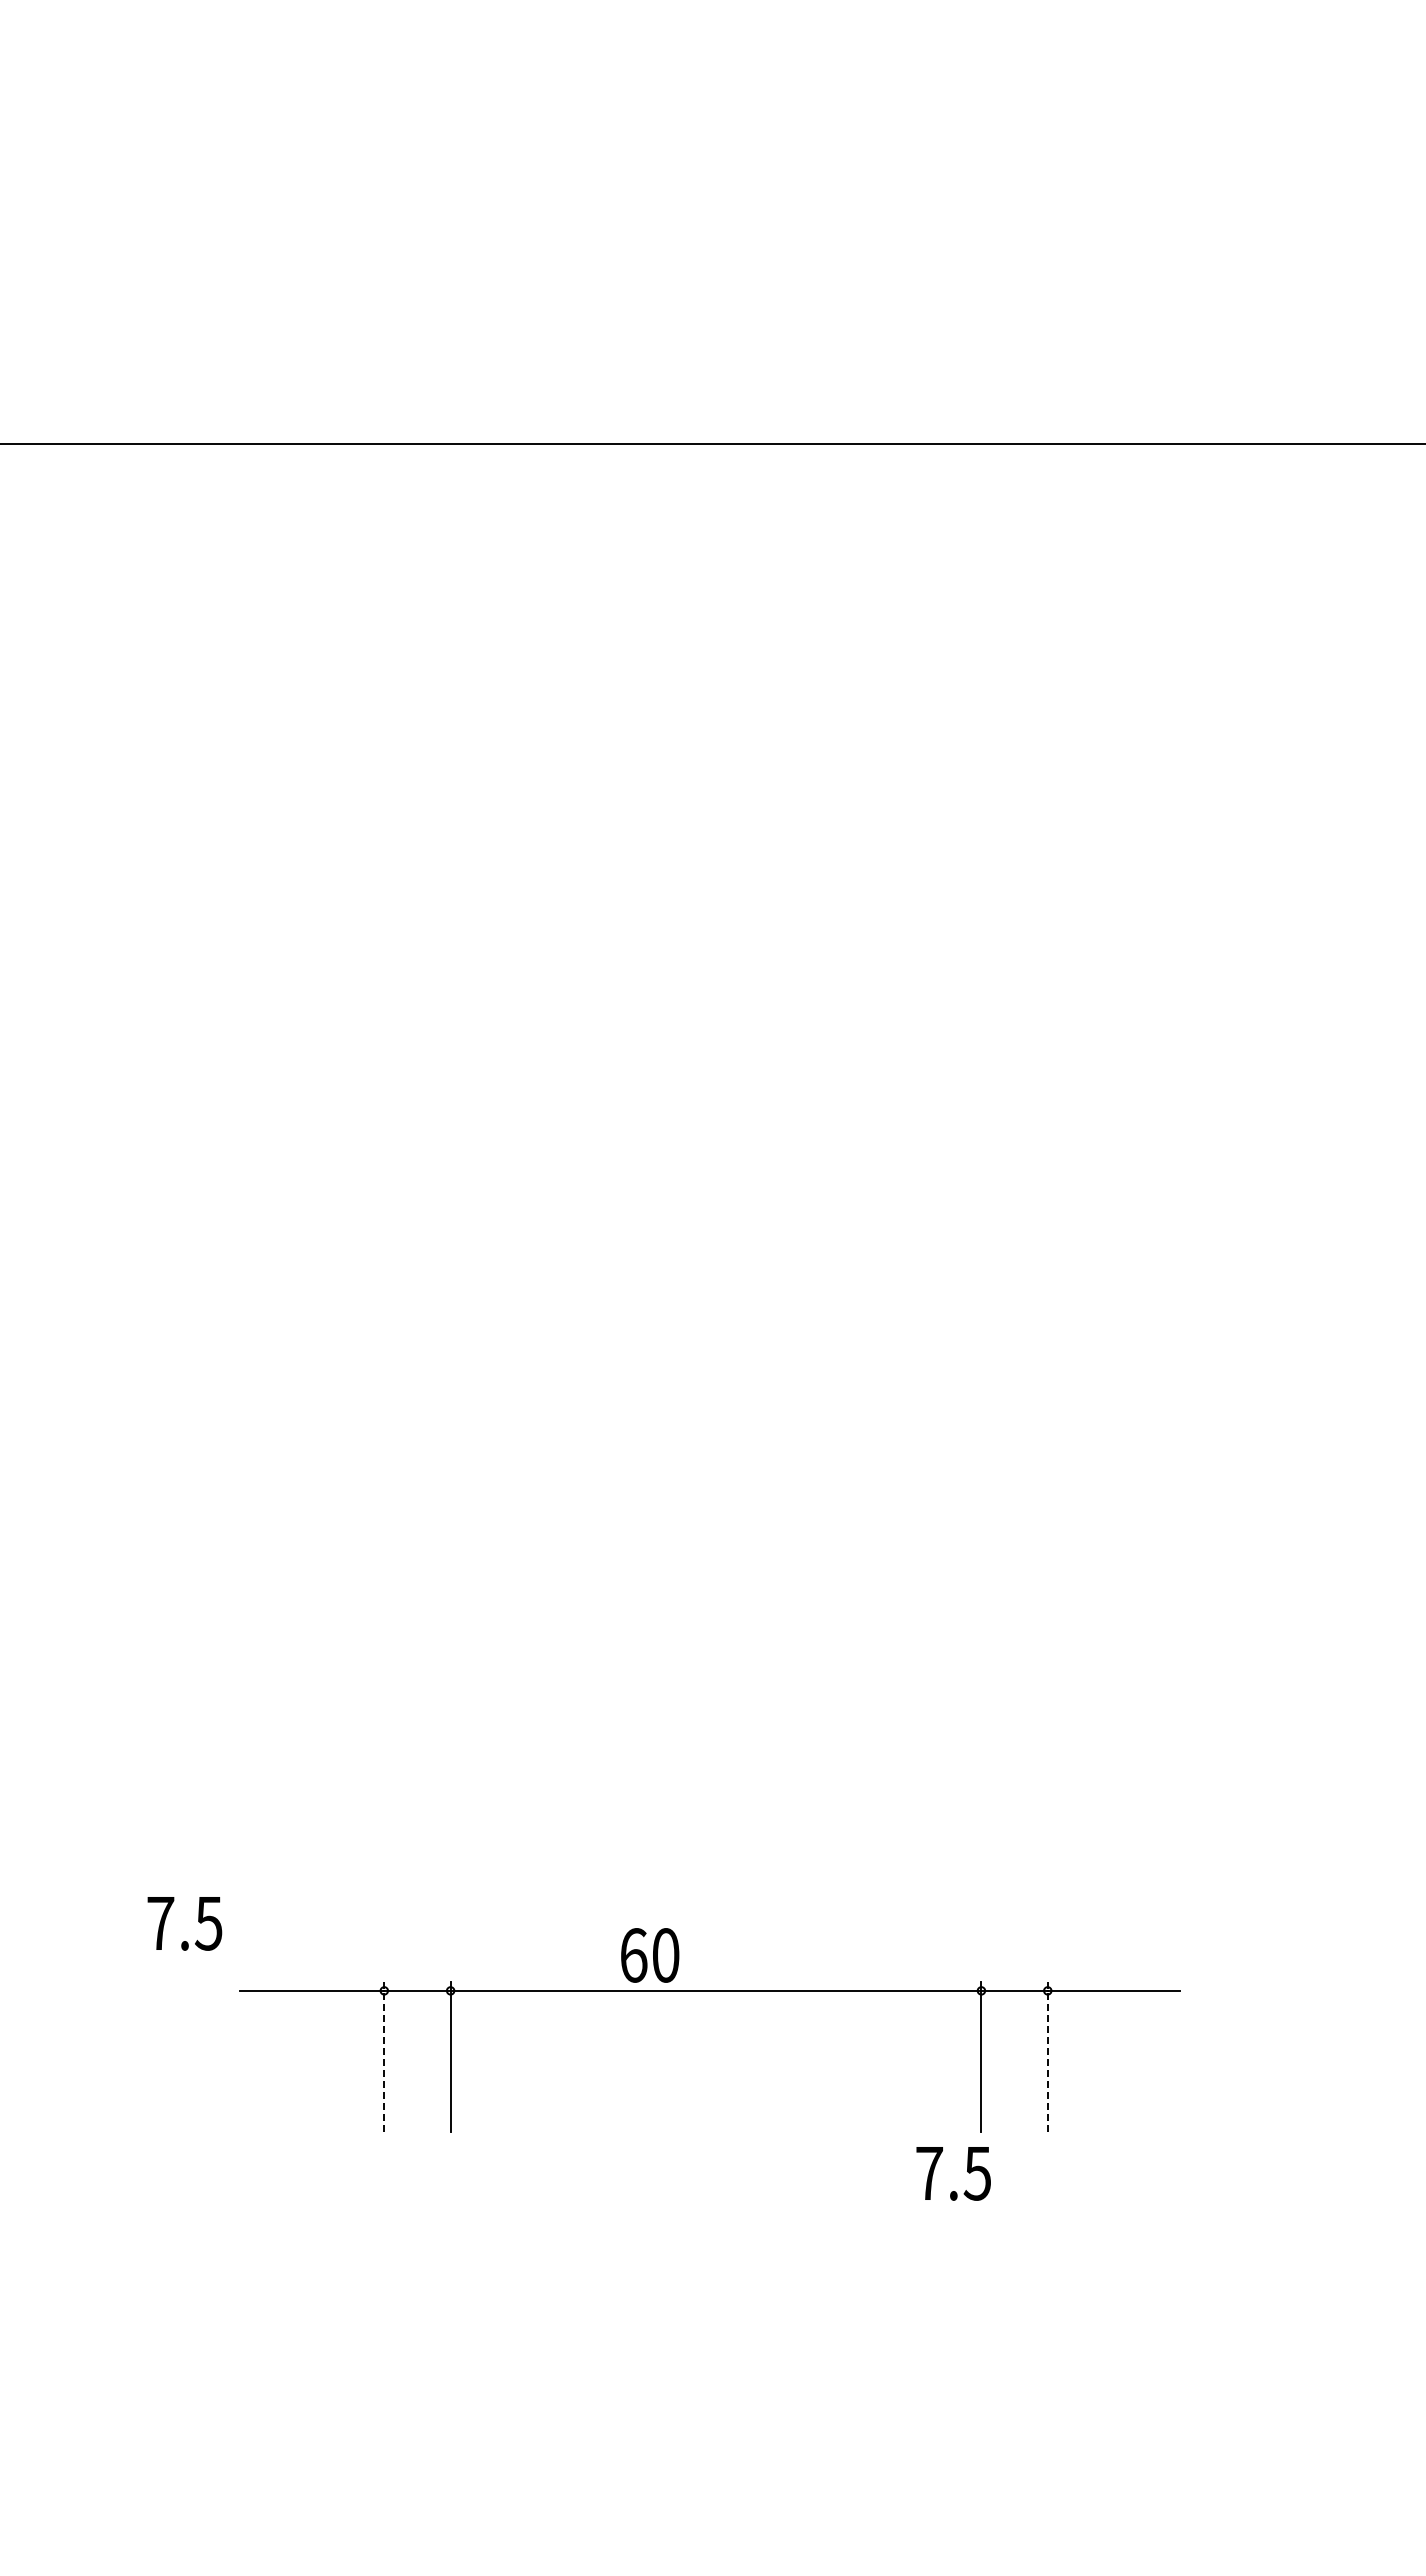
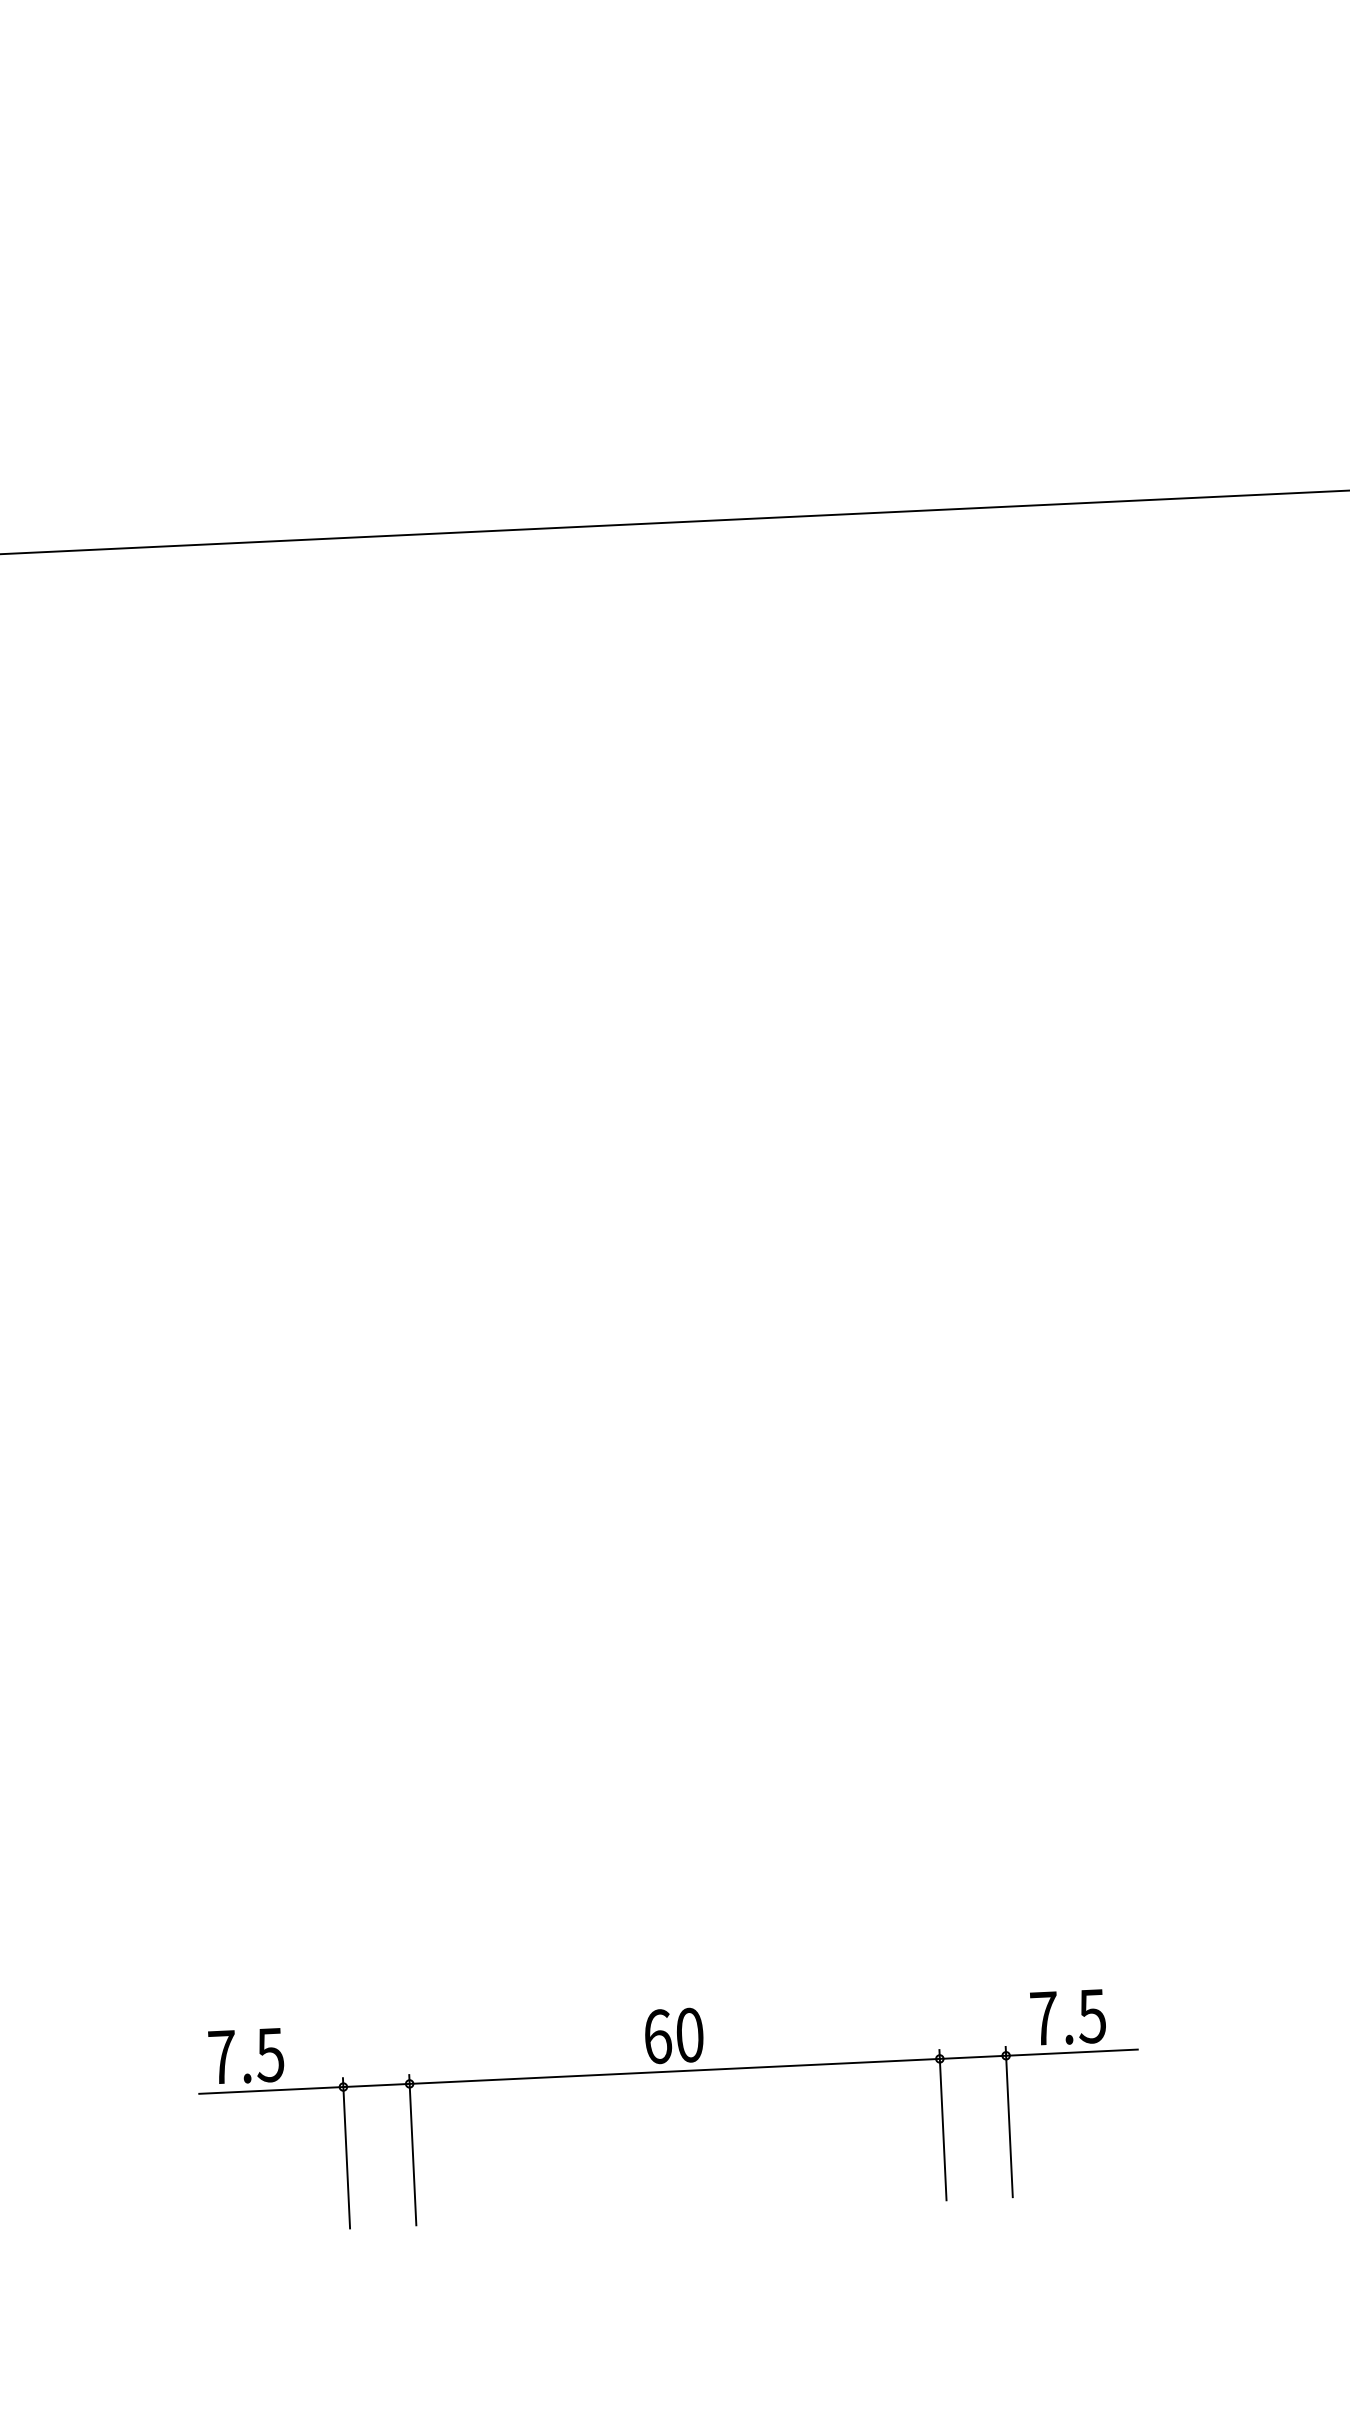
text: (184, 1923) -> (246, 2056), moved
text: (650, 1955) -> (674, 2036), moved
line: (384, 2056) -> (346, 2152), dashed -> solid
line: (1047, 2056) -> (1008, 2121), dashed -> solid
text: (953, 2173) -> (1068, 2017), moved

